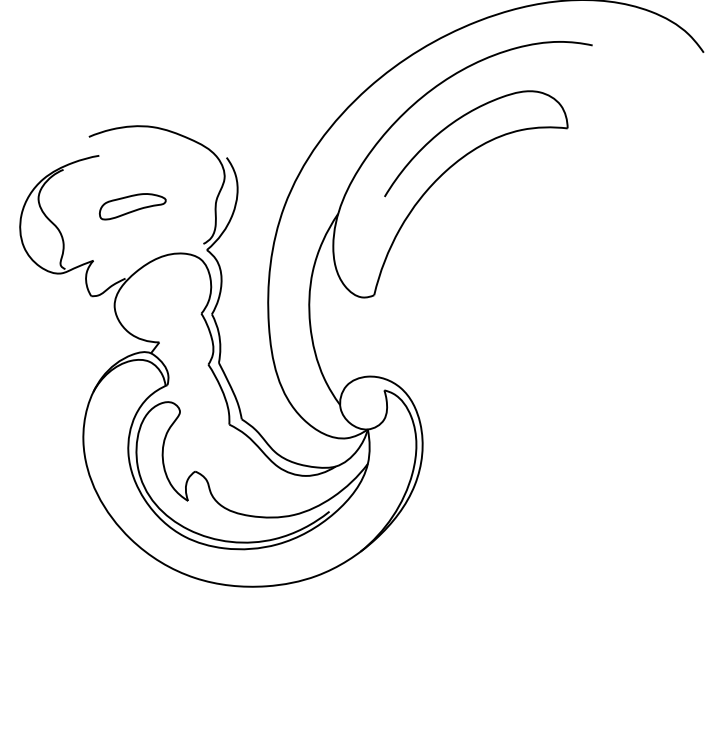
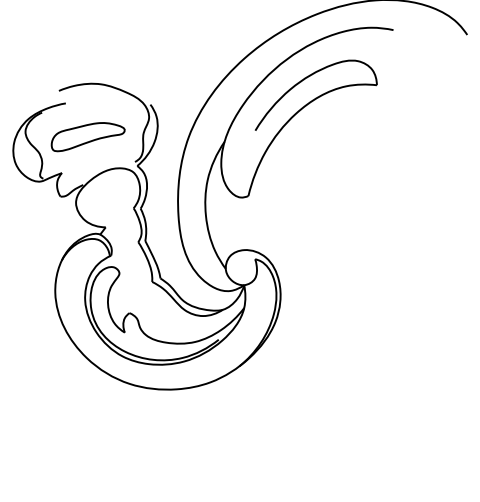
part: (131, 207) -> (87, 137), size x1.67

